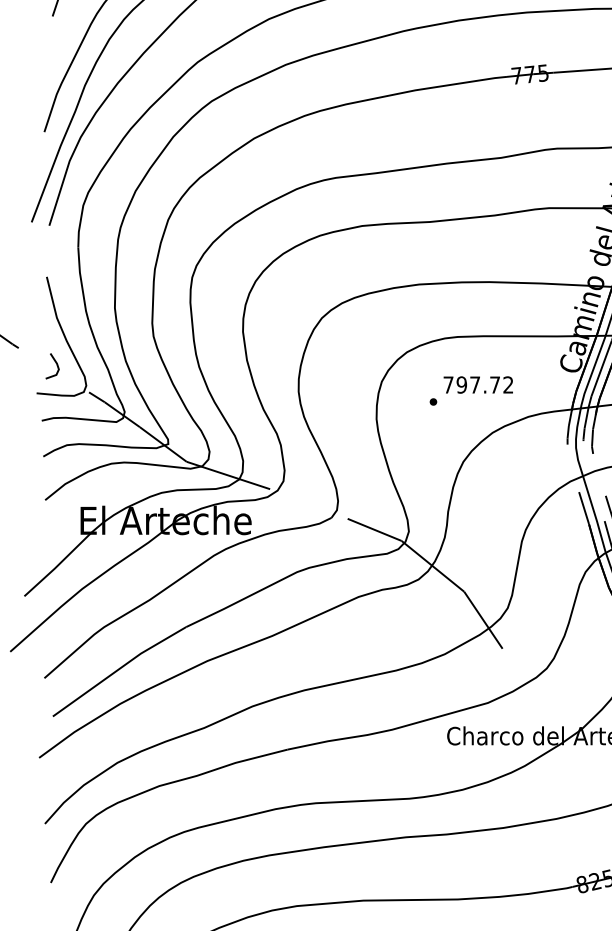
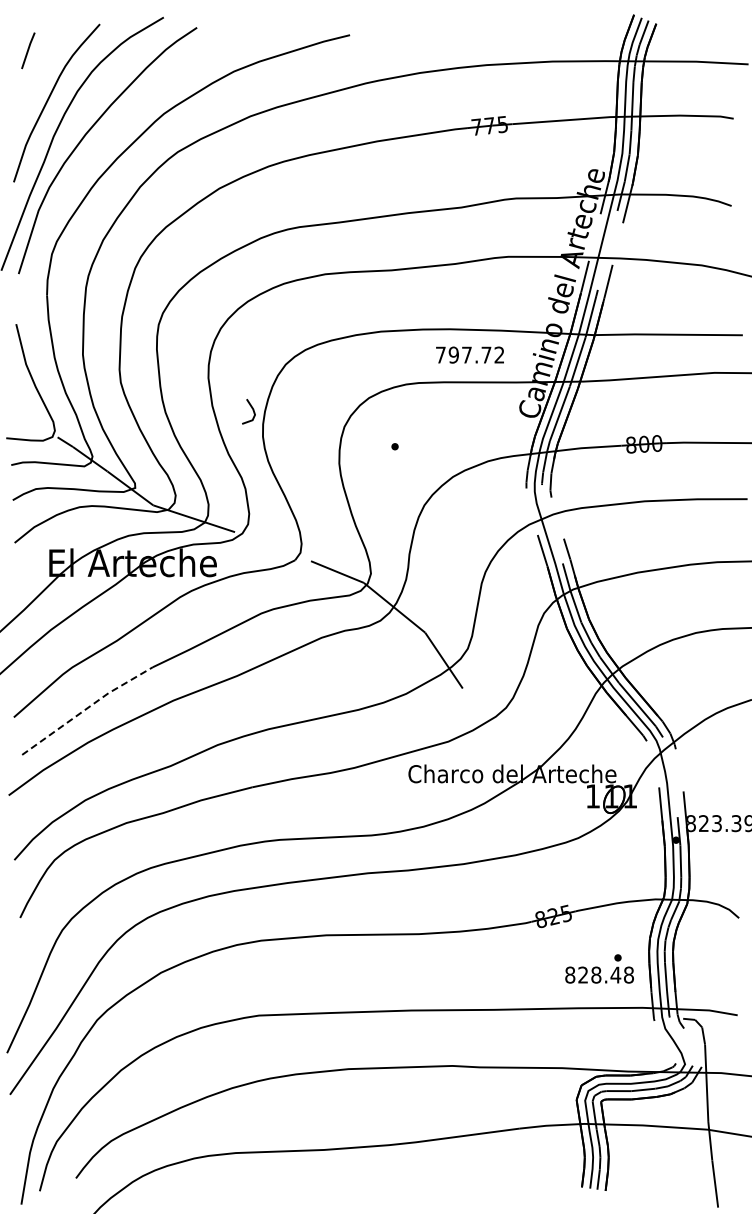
line: (56, 365) -> (252, 410), moved
text: (477, 384) -> (469, 354), moved
line: (118, 669) -> (86, 708), solid -> dashed

